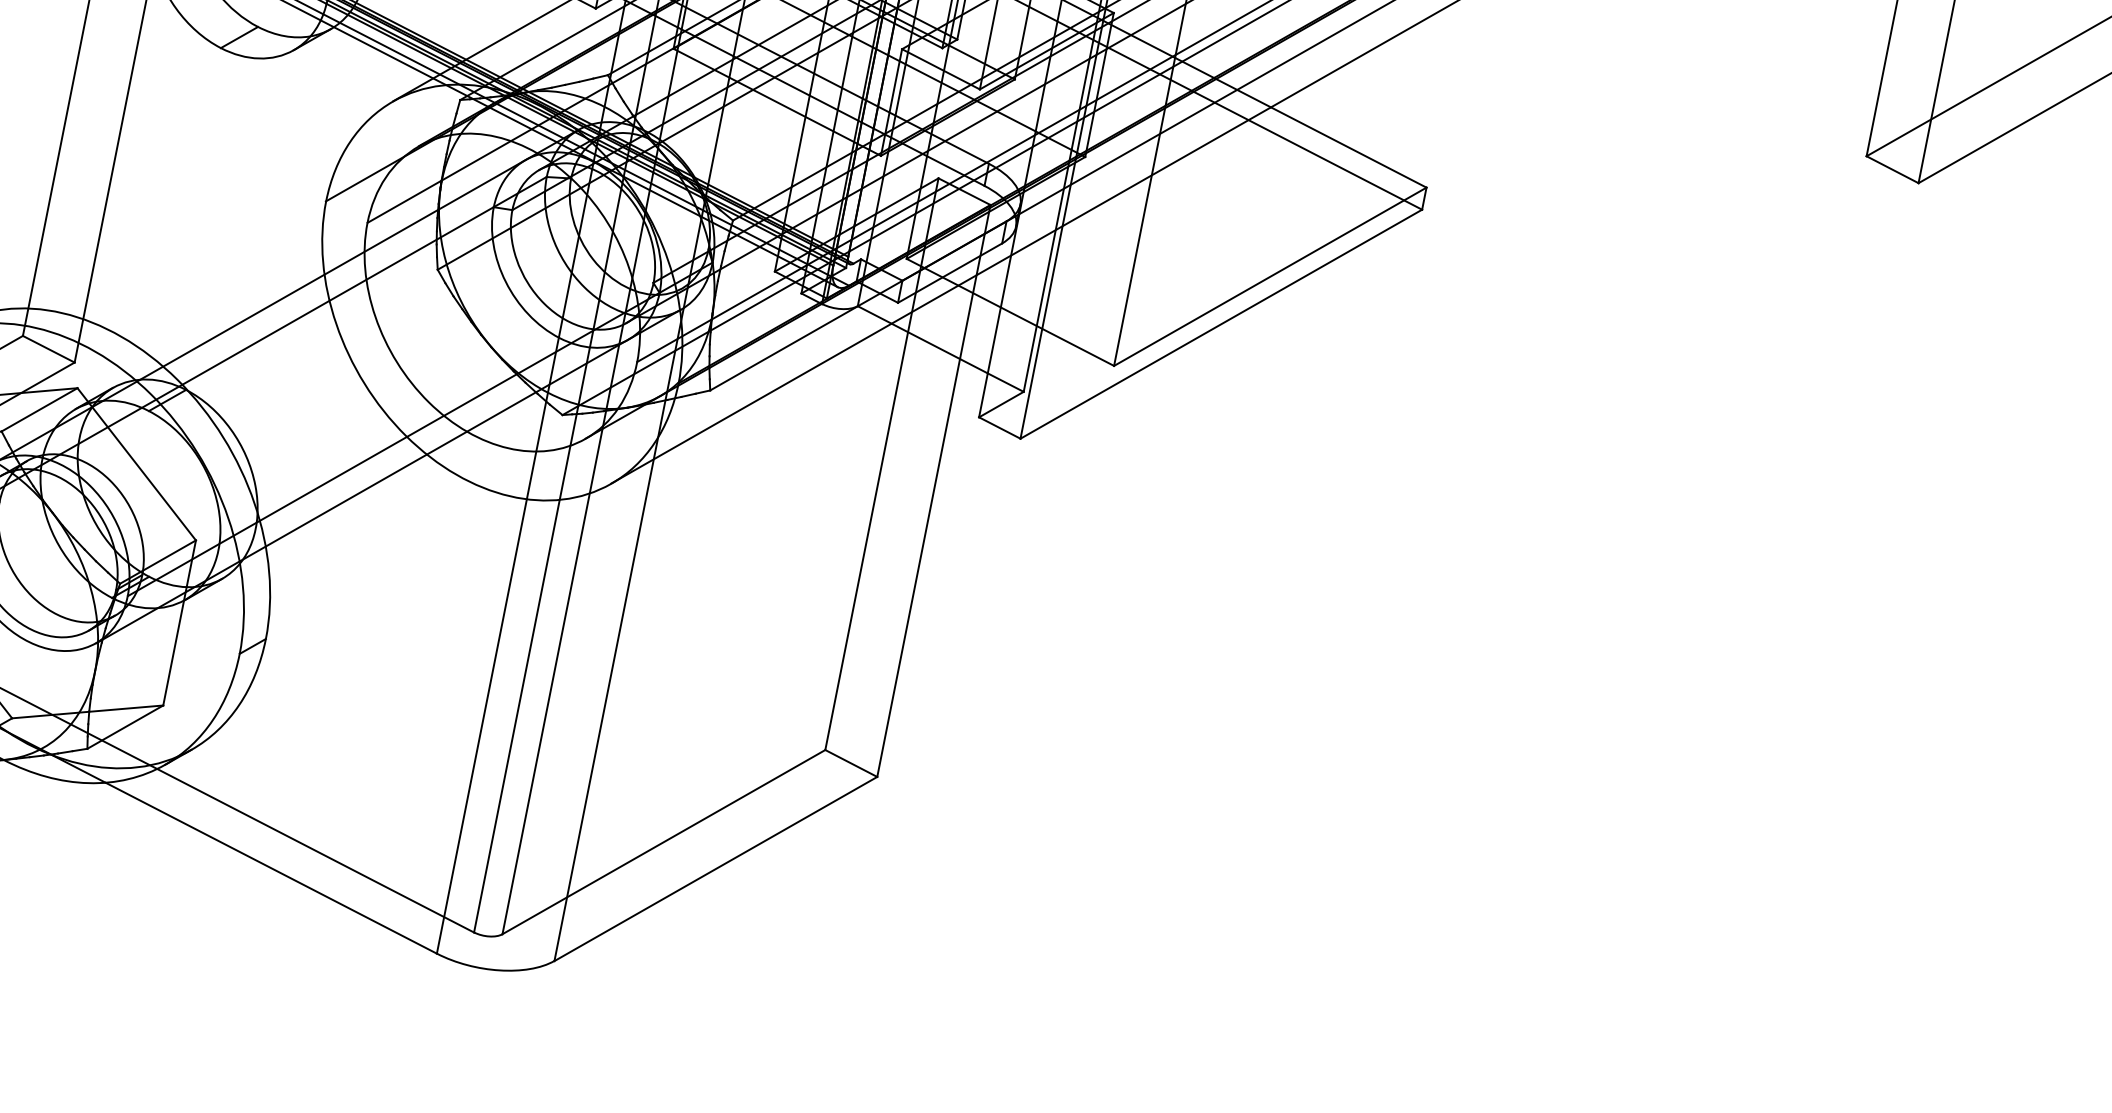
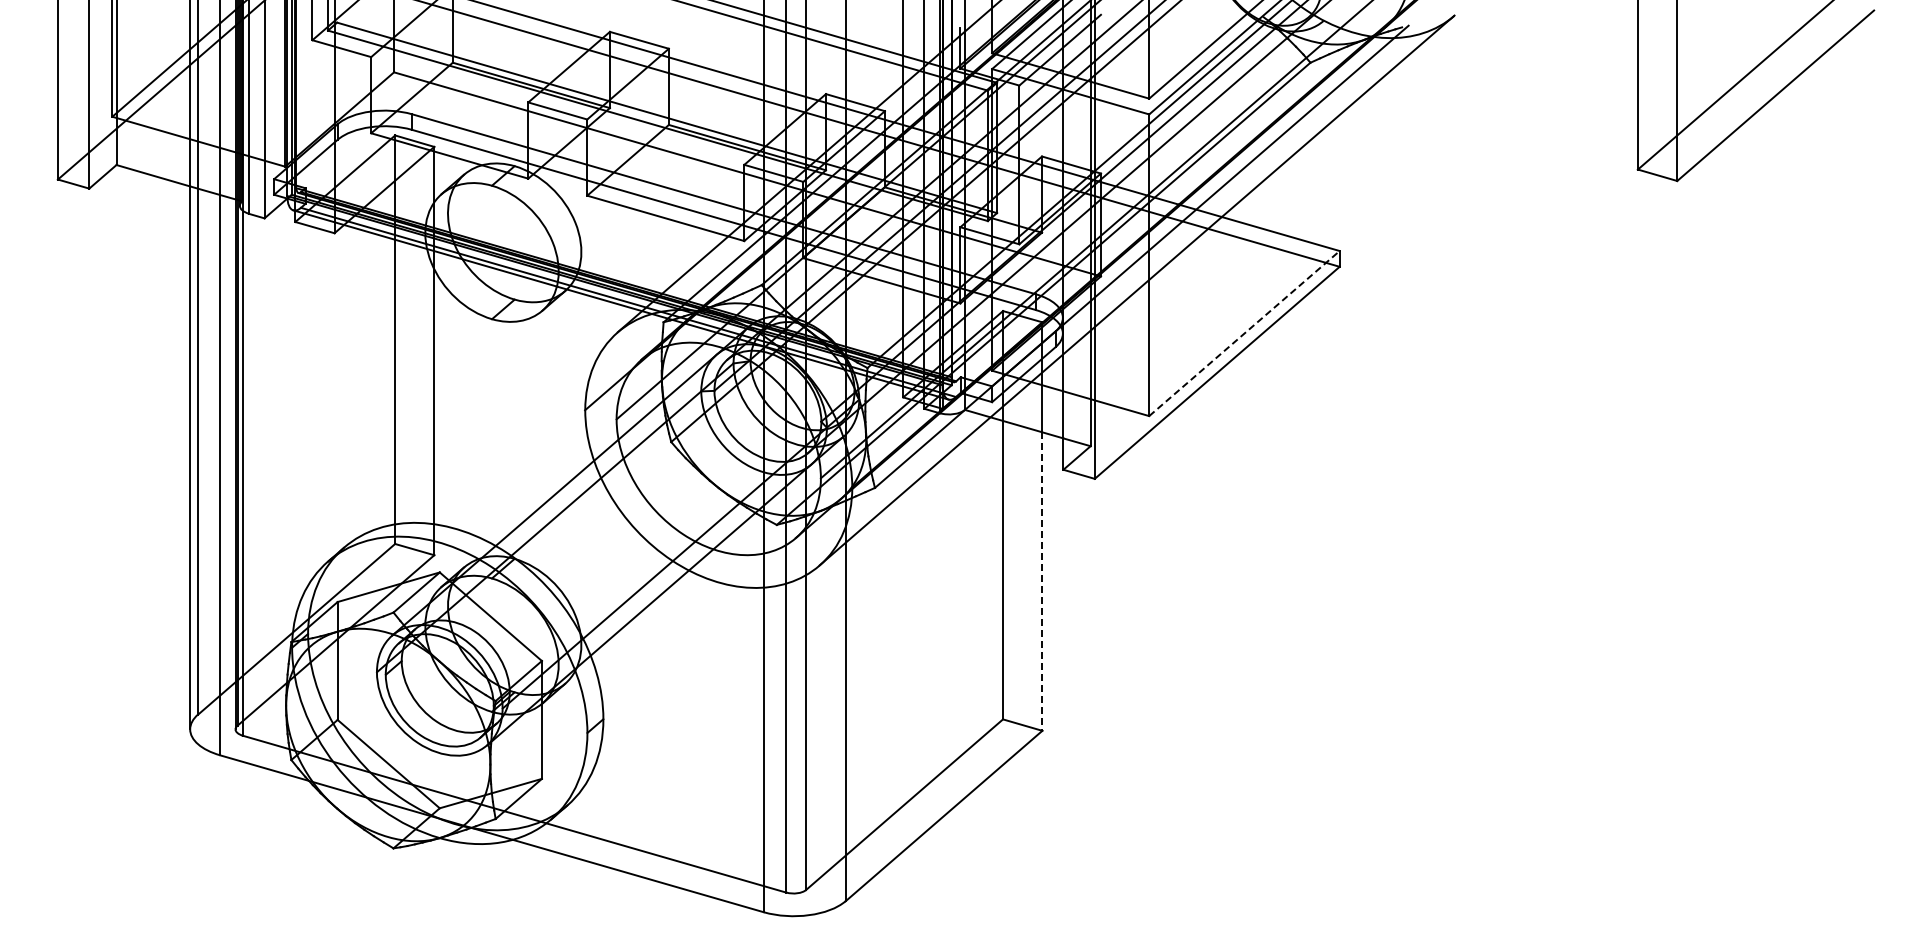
line: (1270, 276) -> (1244, 333), solid -> dashed
line: (918, 569) -> (1042, 582), solid -> dashed

